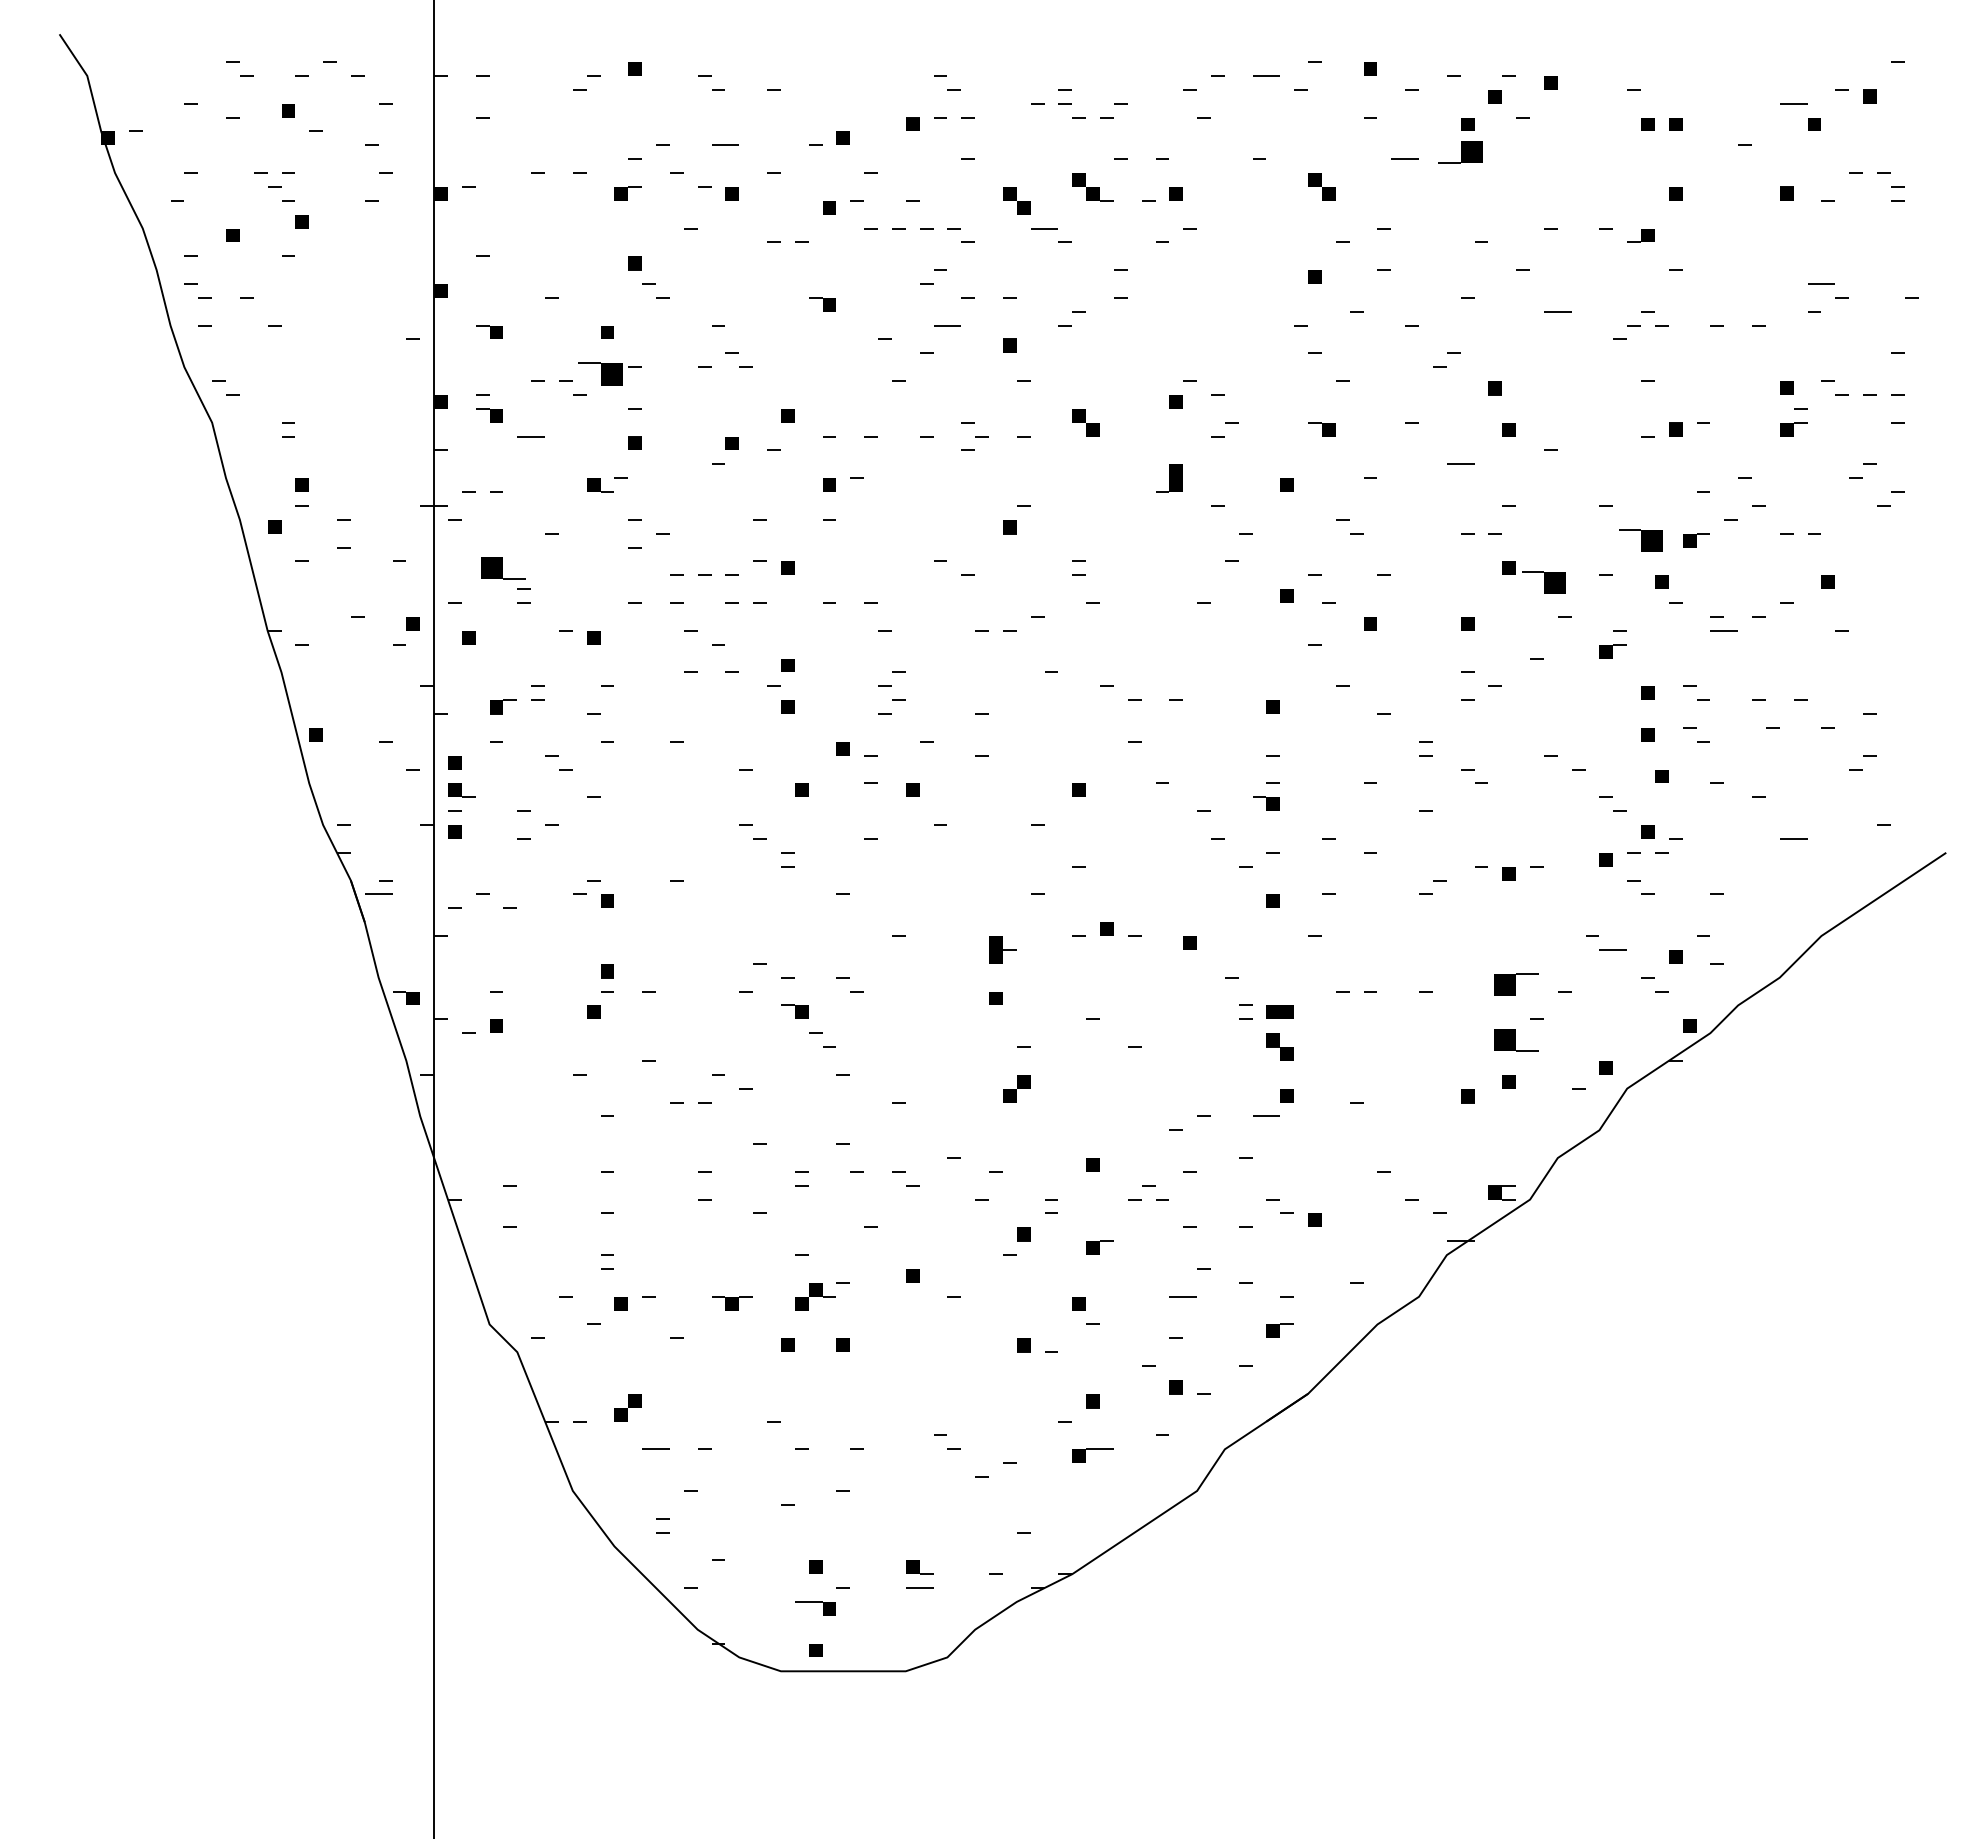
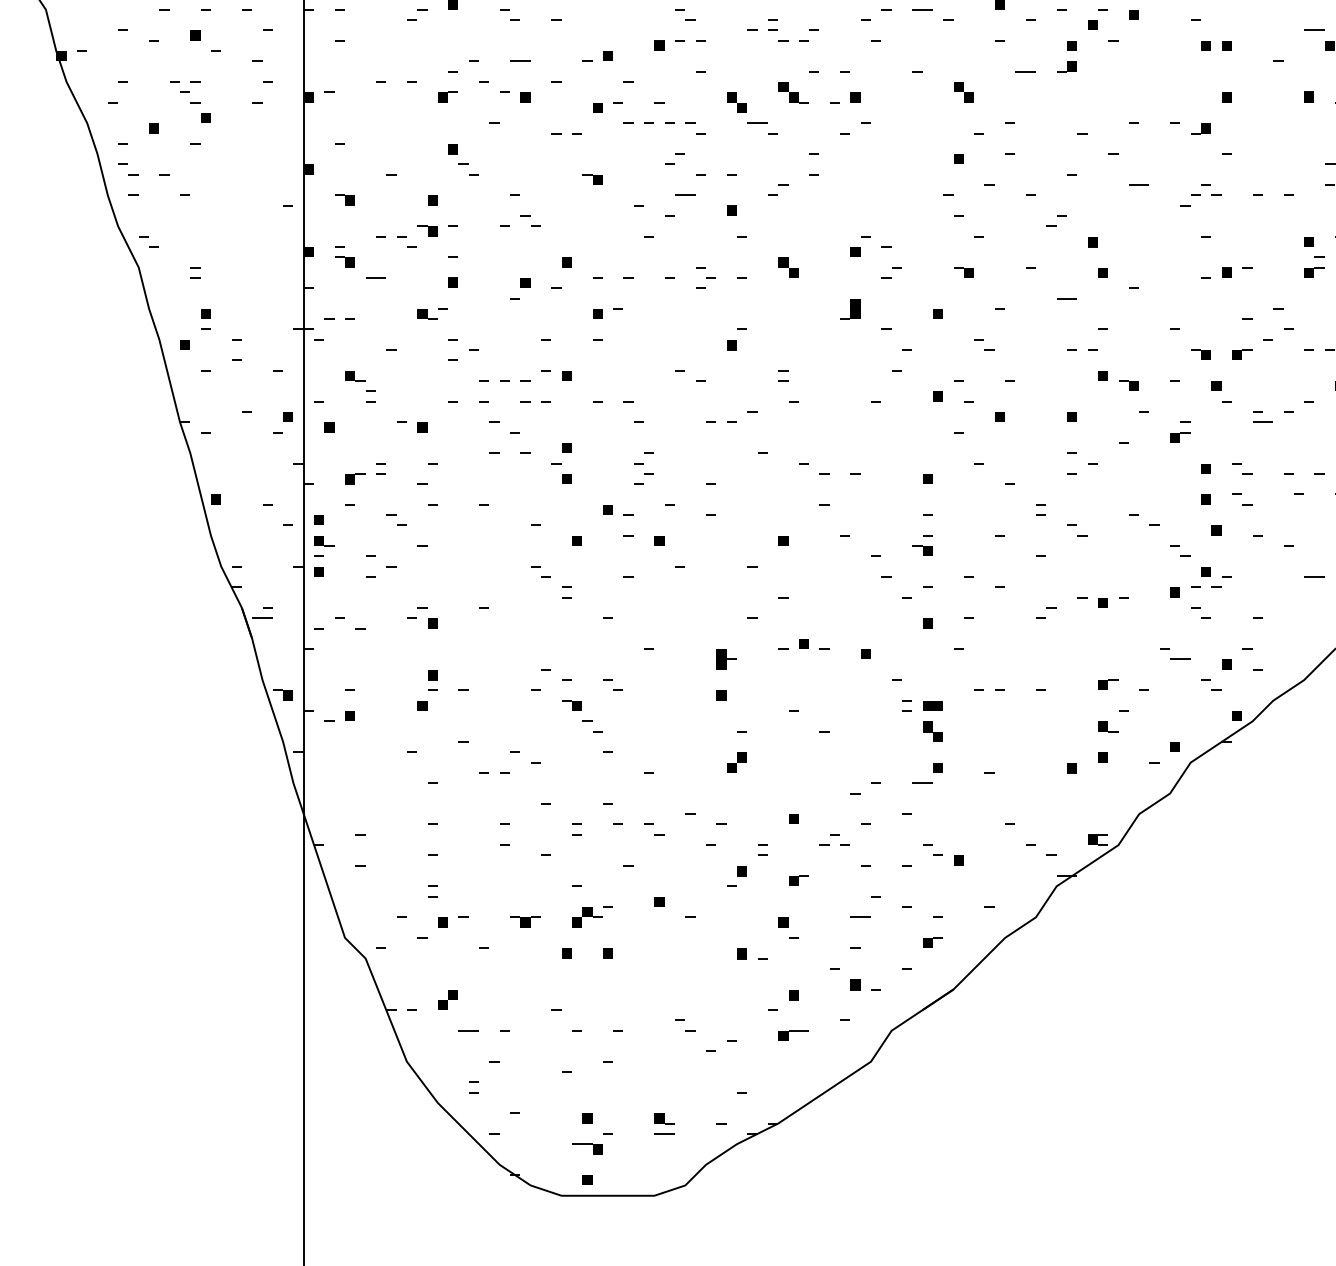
part: (1460, 152) -> (1066, 66), size x0.62
part: (600, 373) -> (427, 230), size x0.62
part: (1640, 540) -> (1200, 355), size x0.62
part: (503, 568) -> (355, 375), size x0.62
part: (1543, 581) -> (1128, 385), size x0.62
part: (1515, 984) -> (1107, 685), size x0.62
part: (1515, 1040) -> (1107, 726), size x0.62

